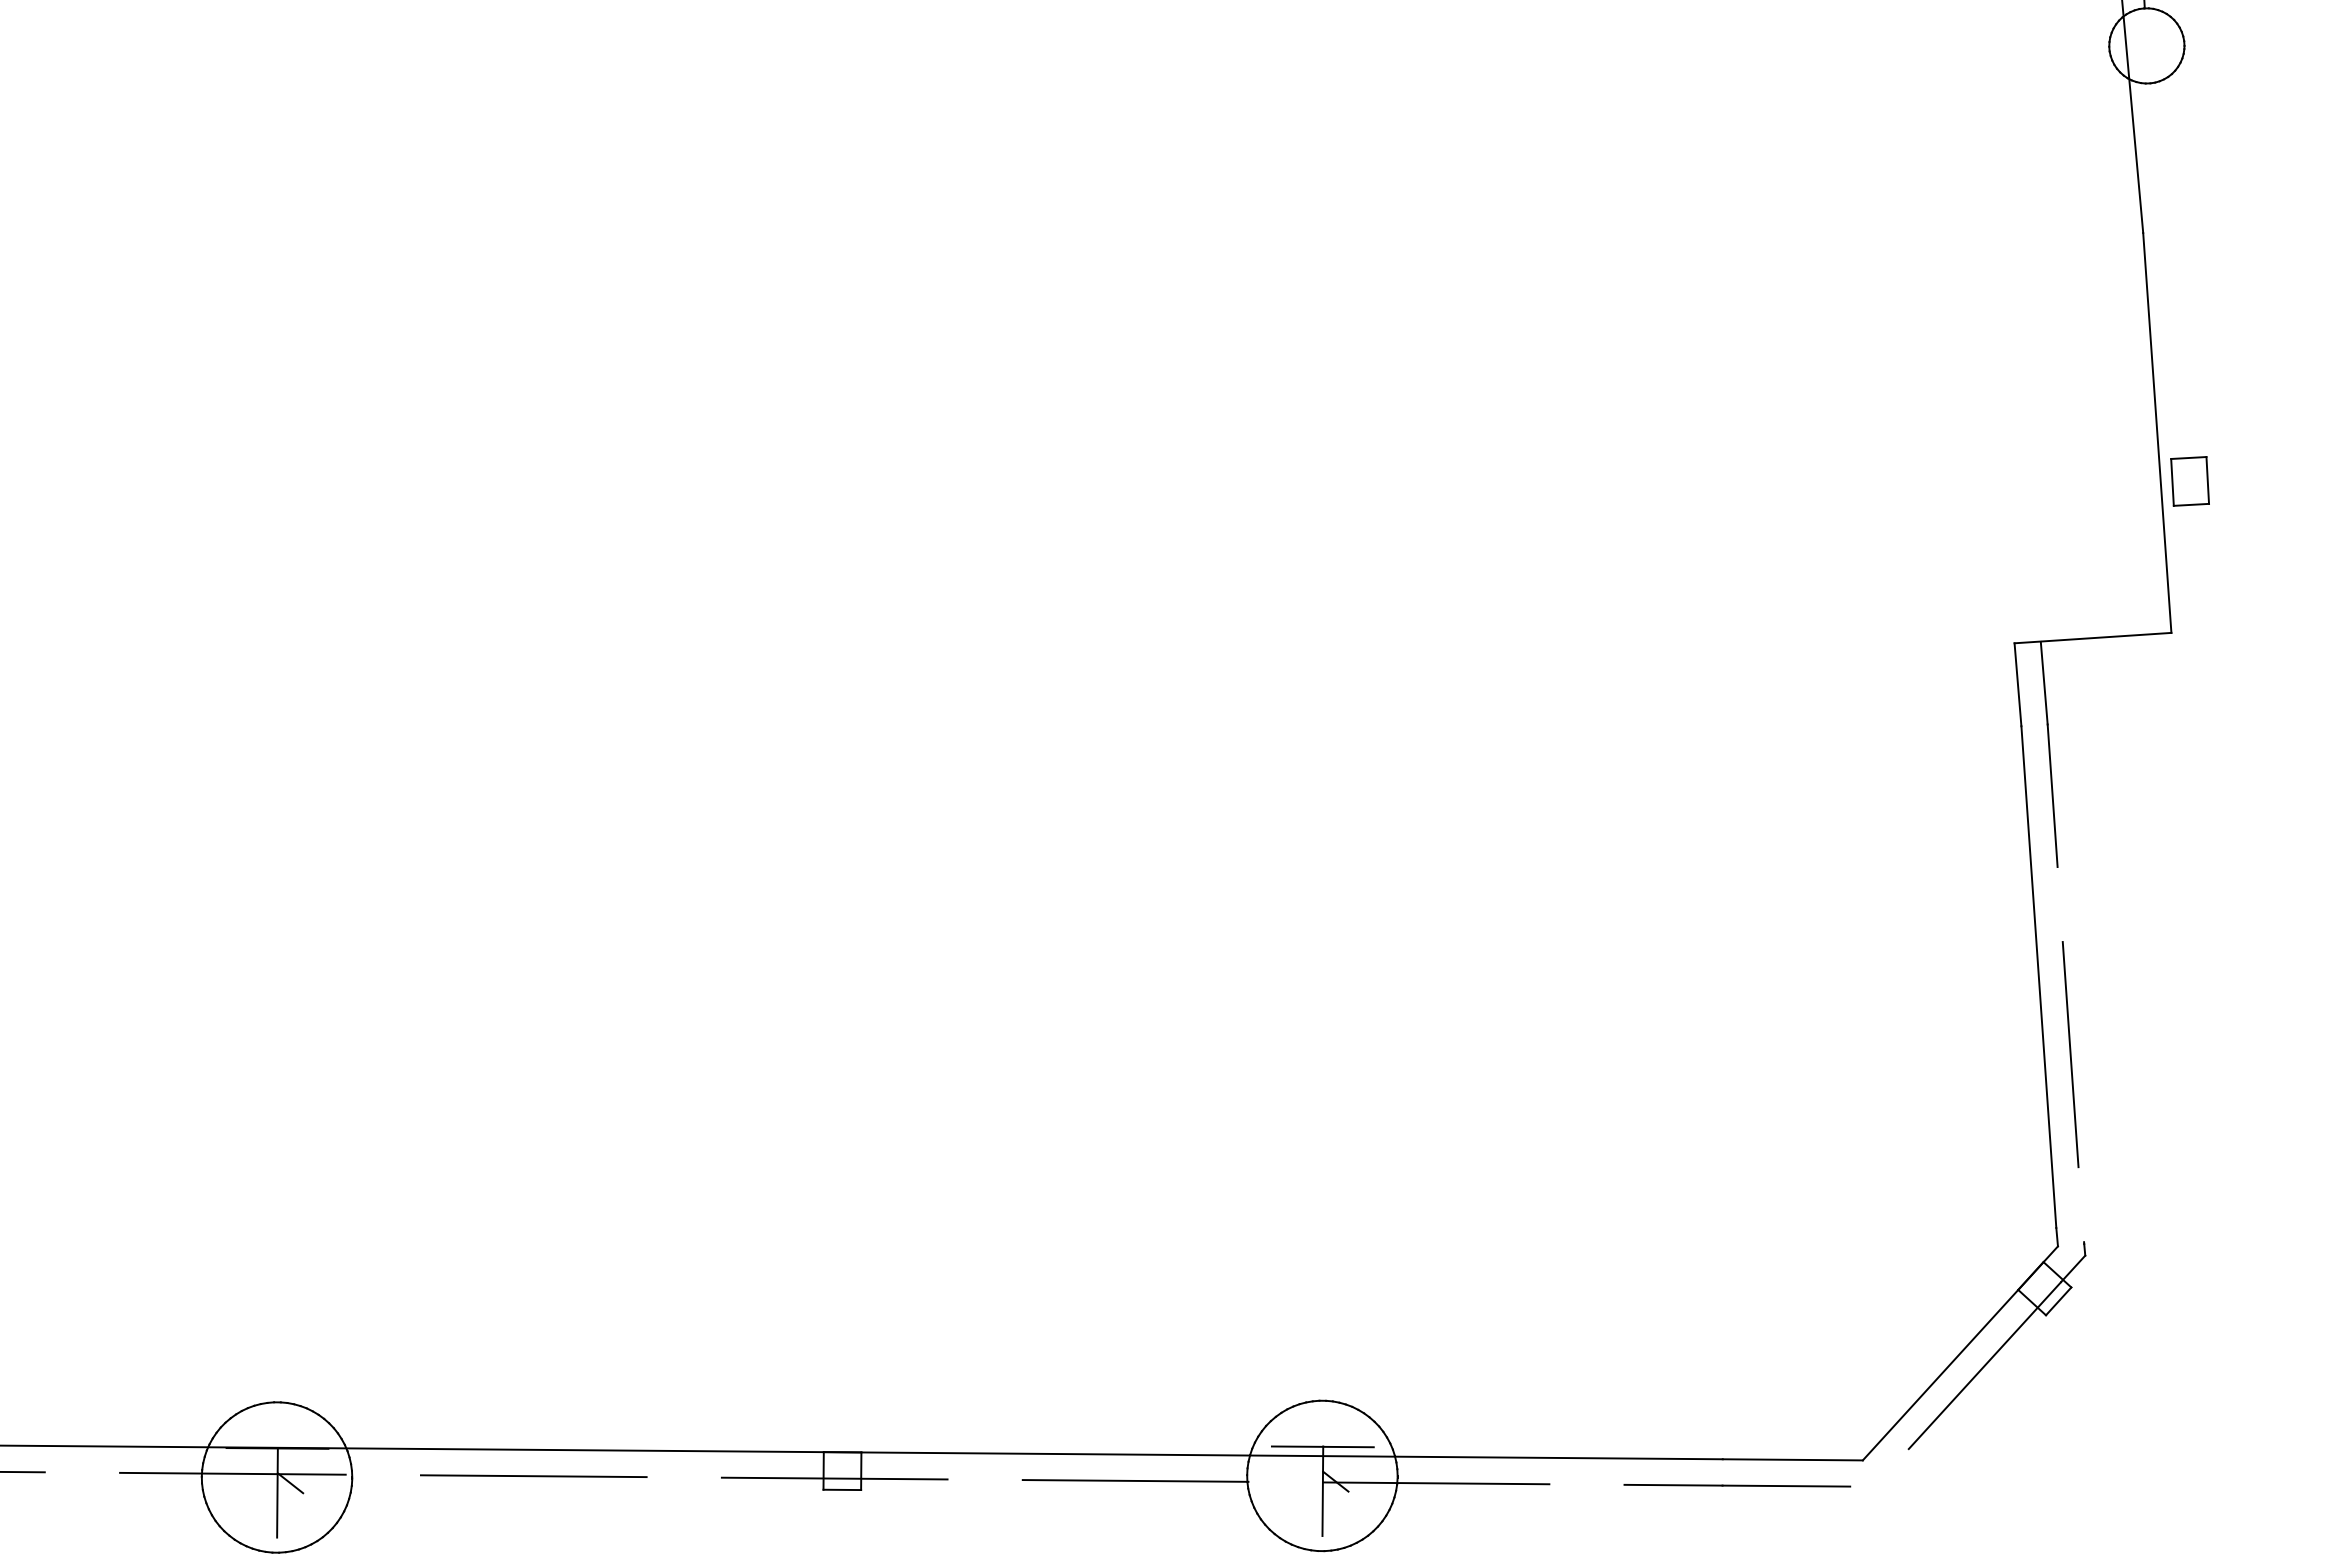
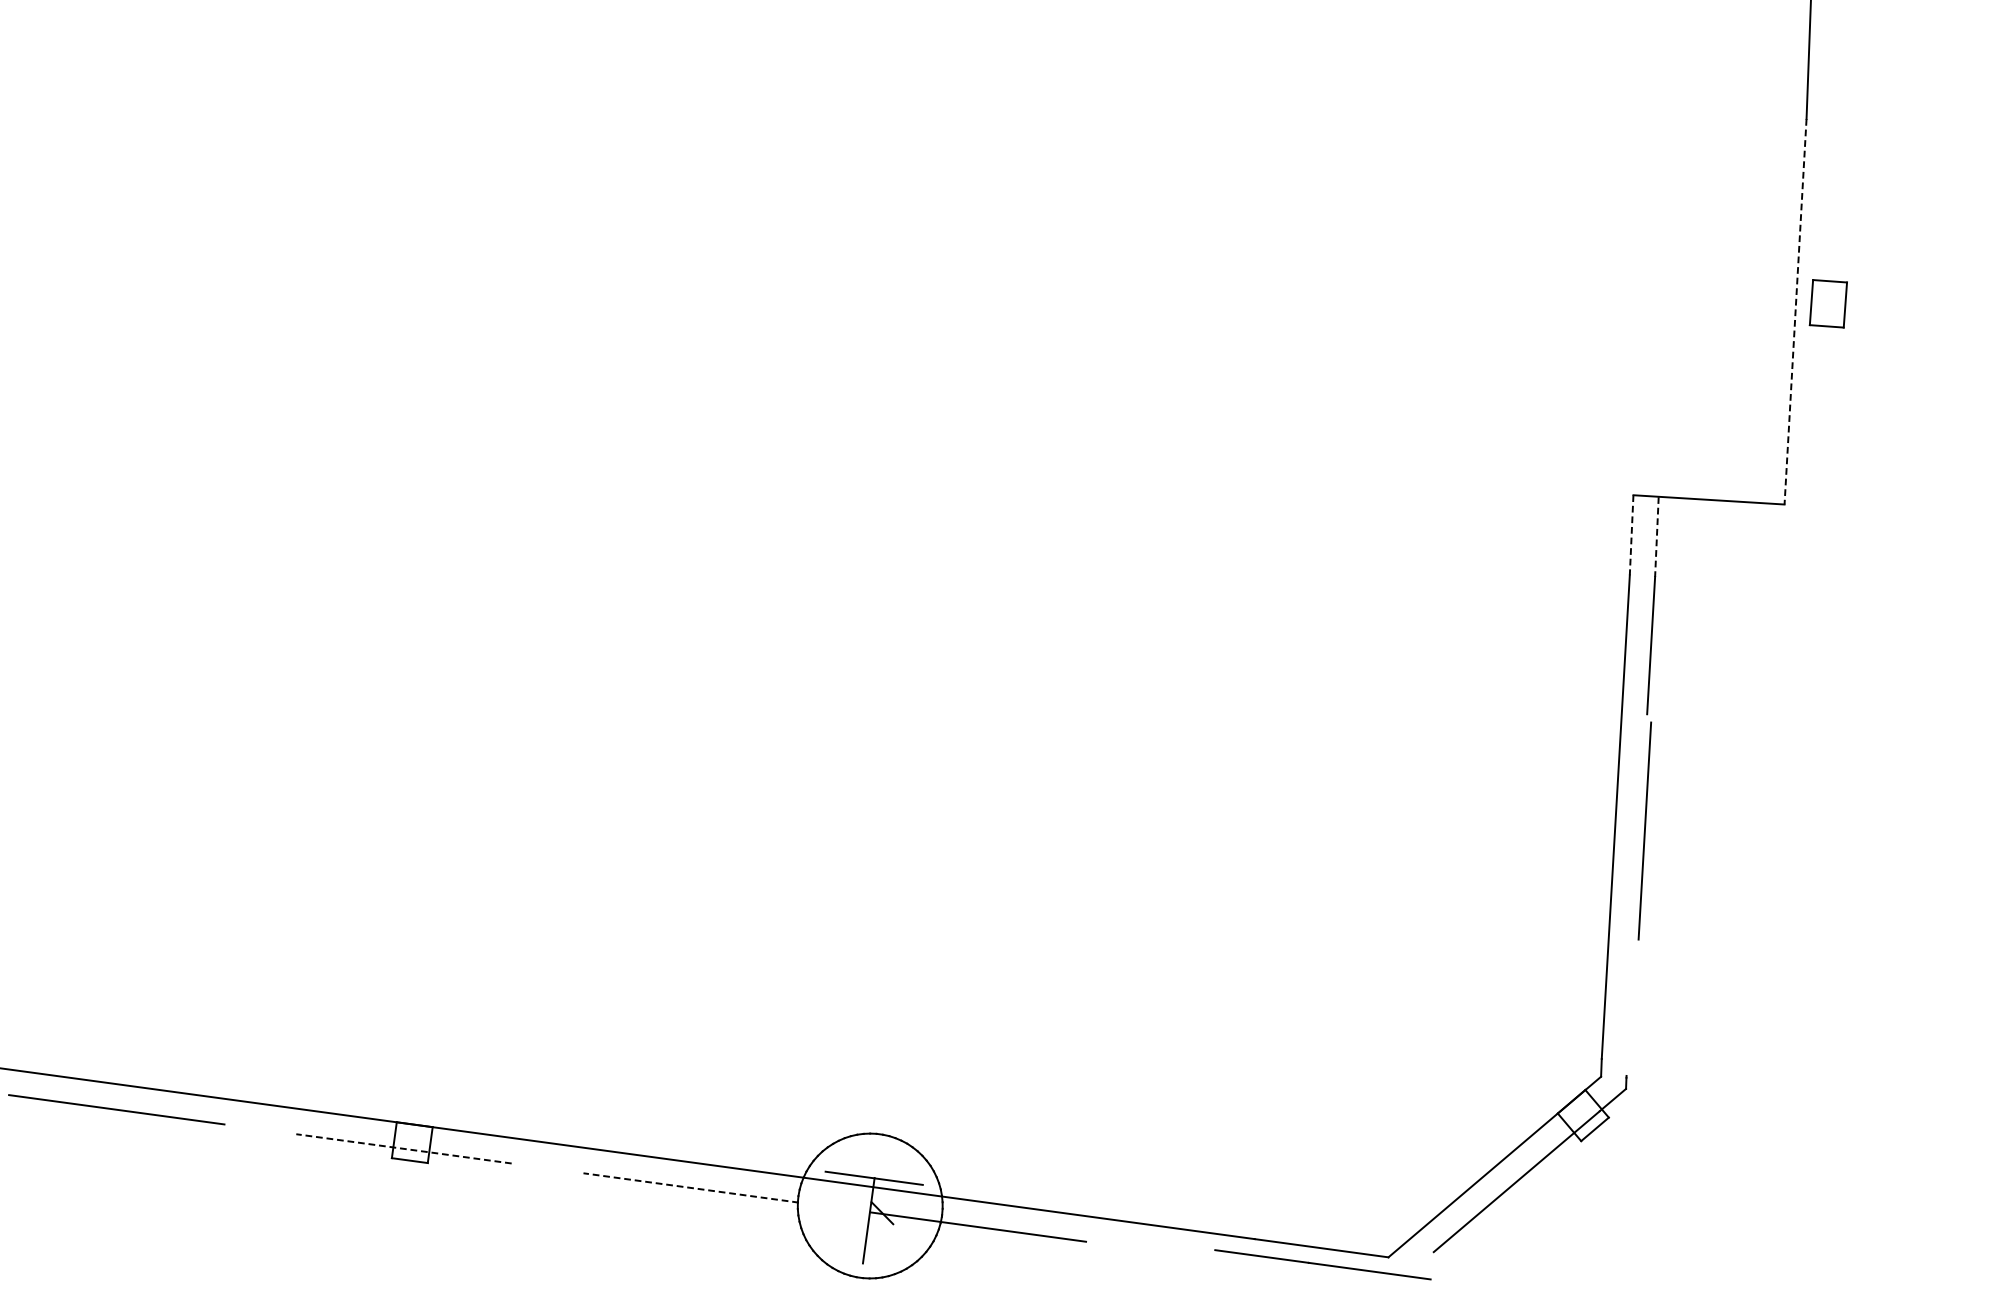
line: (2157, 433) -> (1795, 312), solid -> dashed
part: (2189, 481) -> (1827, 303), moved
line: (2044, 683) -> (1657, 537), solid -> dashed
line: (2017, 684) -> (1631, 534), solid -> dashed
line: (2070, 1054) -> (1644, 830), moved
line: (834, 1478) -> (403, 1148), solid -> dashed
line: (1135, 1480) -> (691, 1187), solid -> dashed
line: (1737, 1485) -> (1323, 1264), moved

